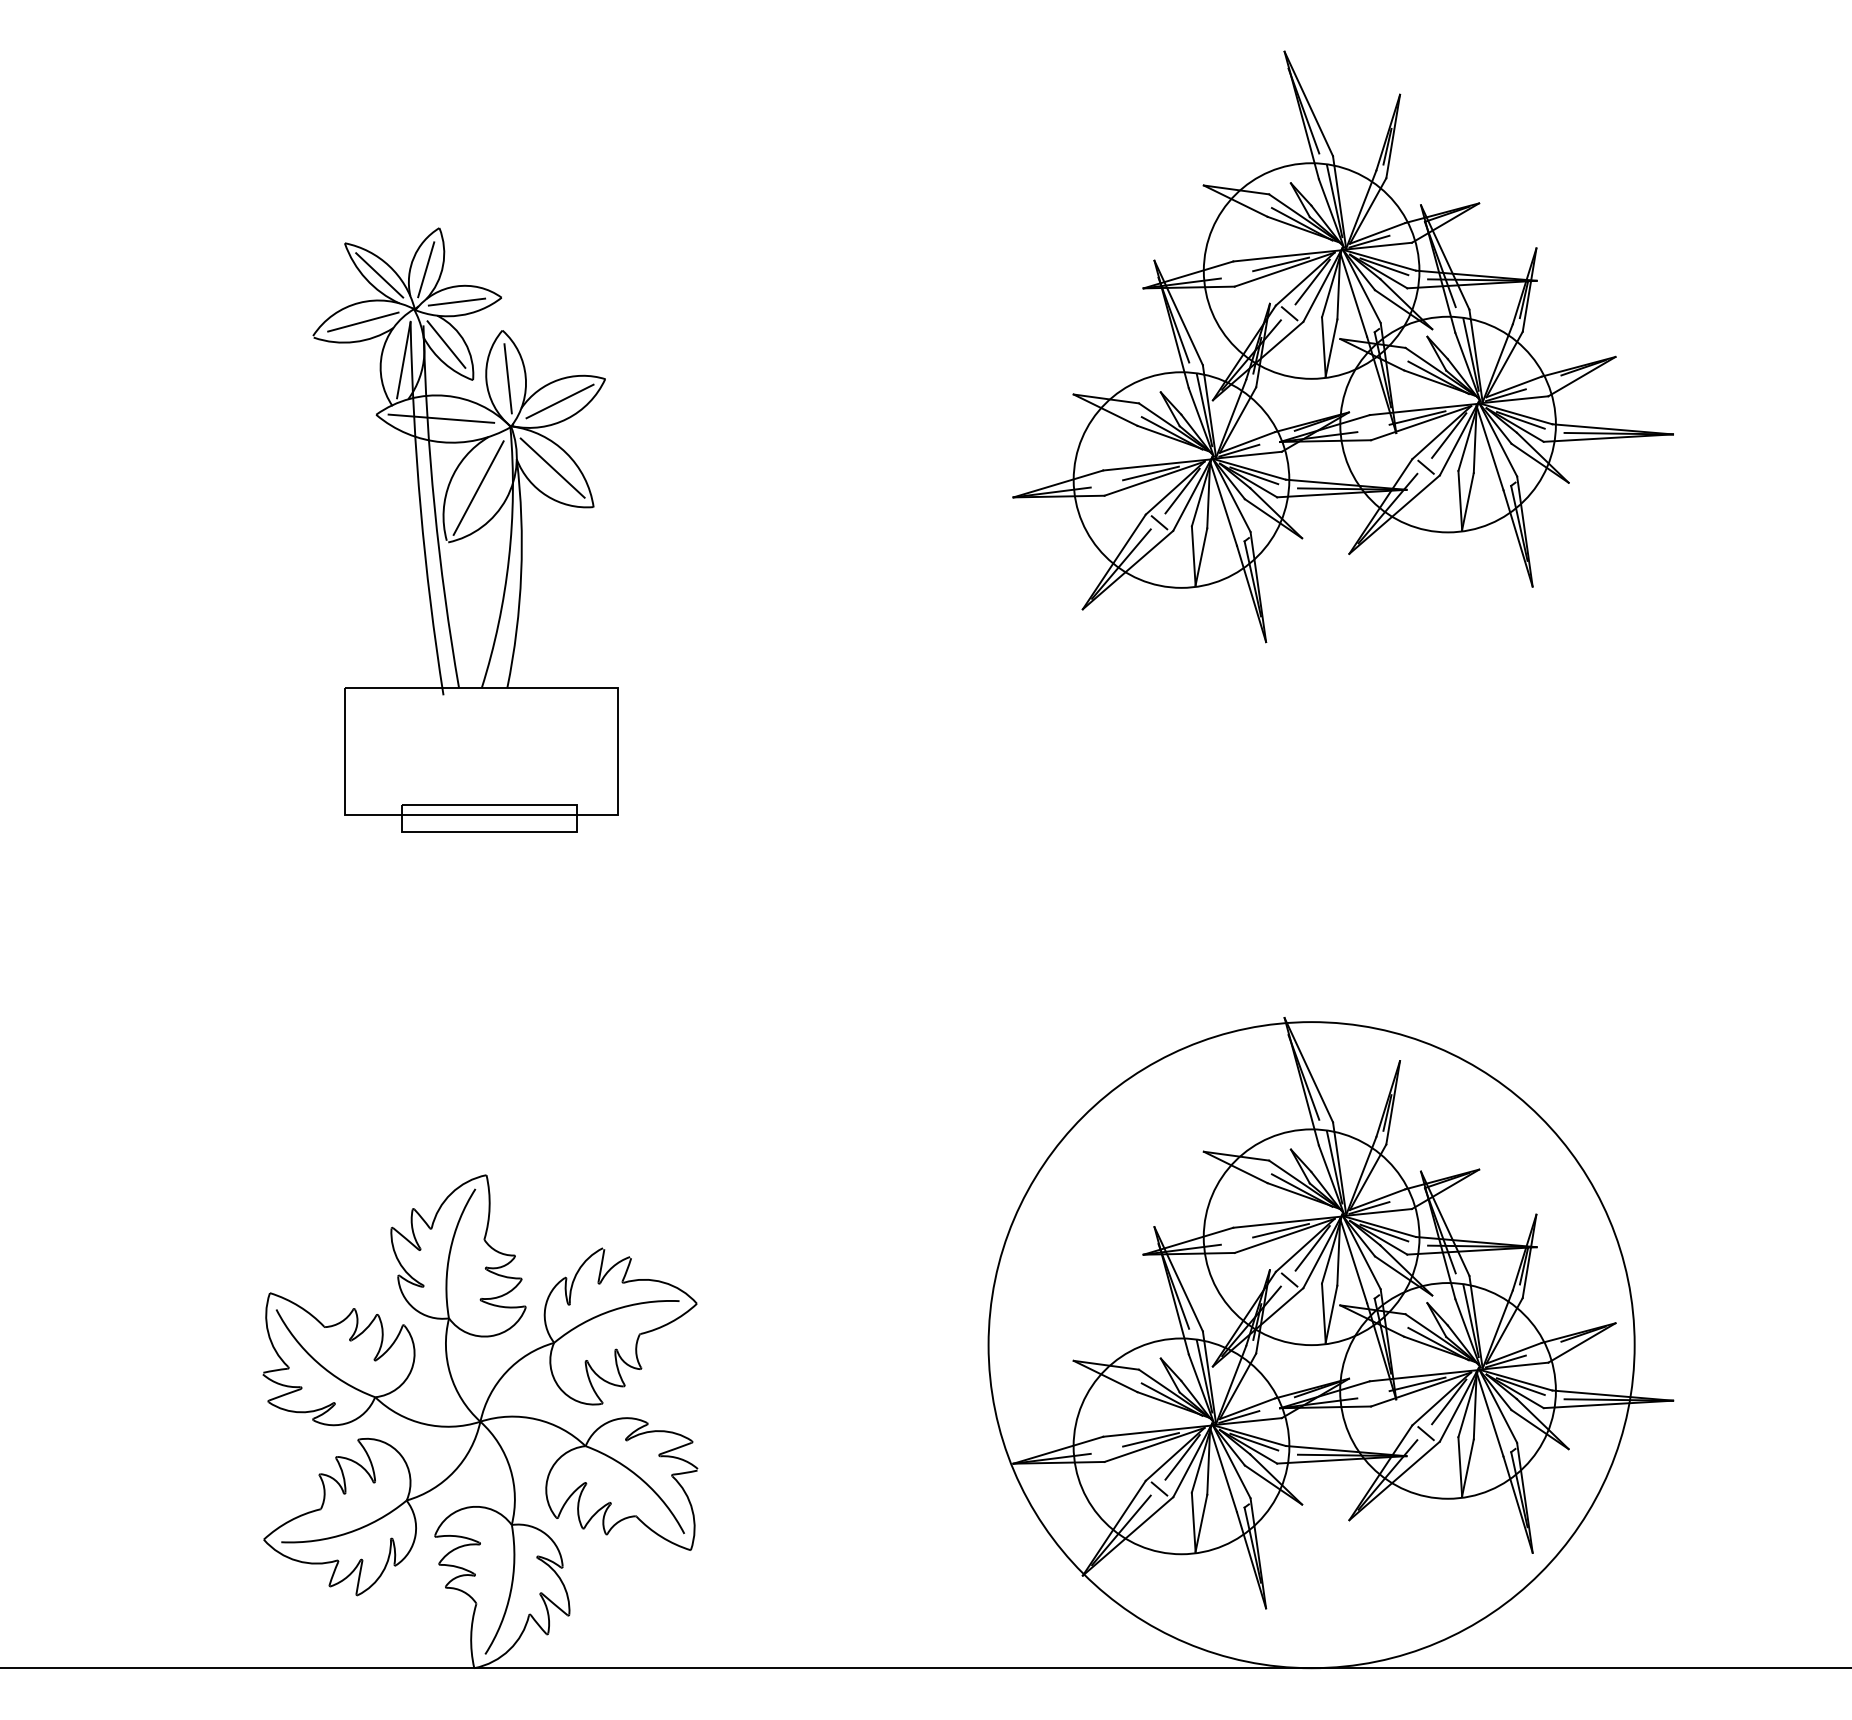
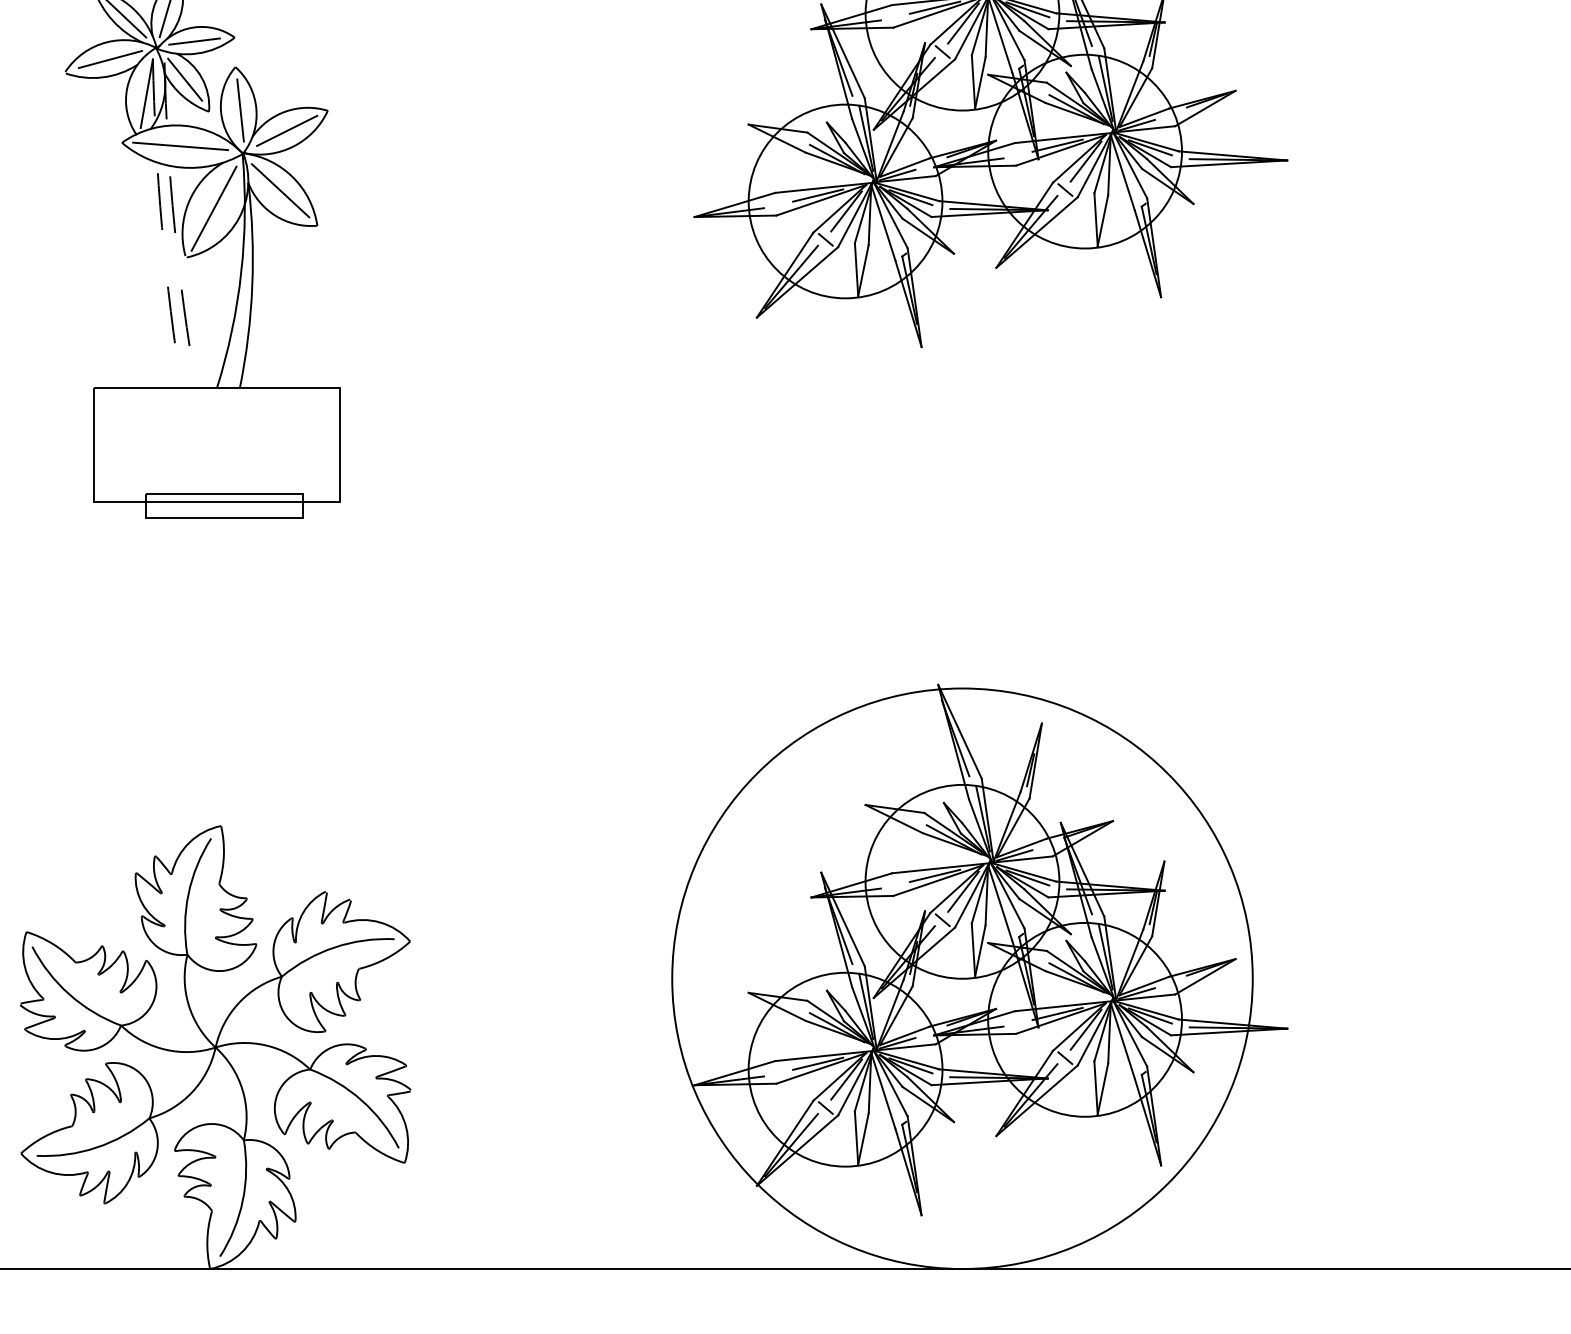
arc: (434, 507) -> (174, 226), solid -> dashed
arc: (420, 509) -> (161, 227), solid -> dashed

